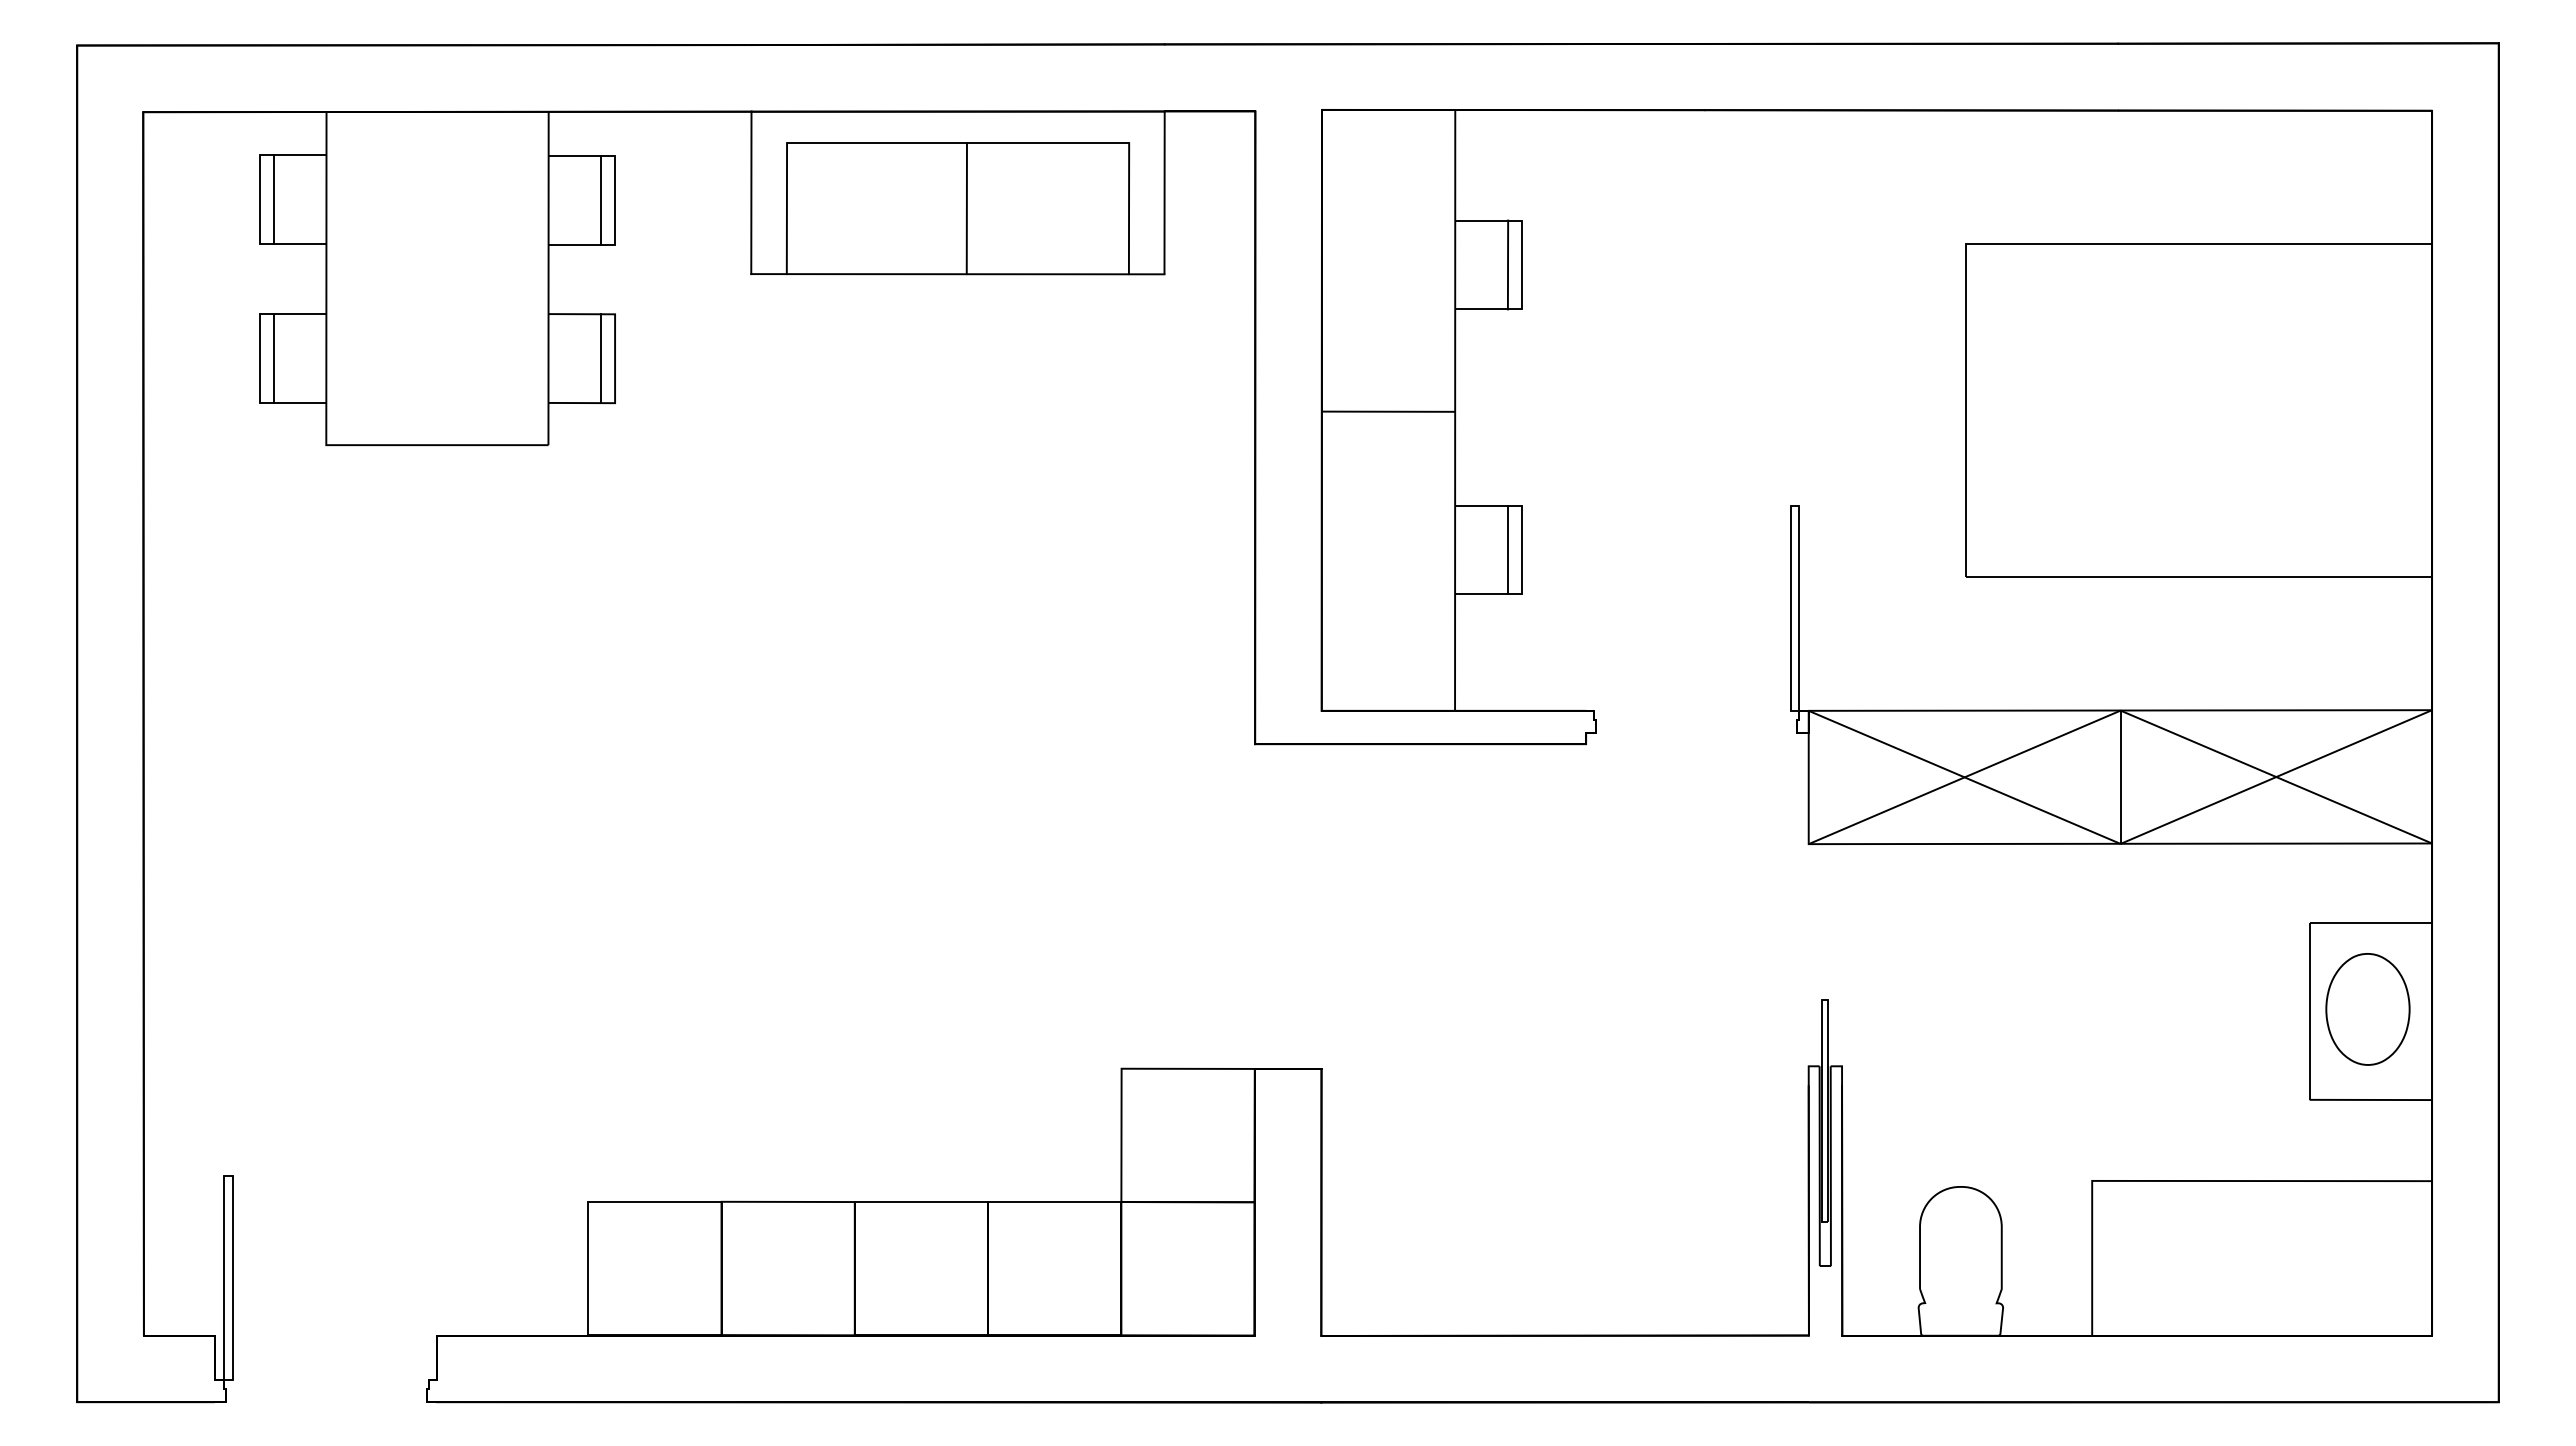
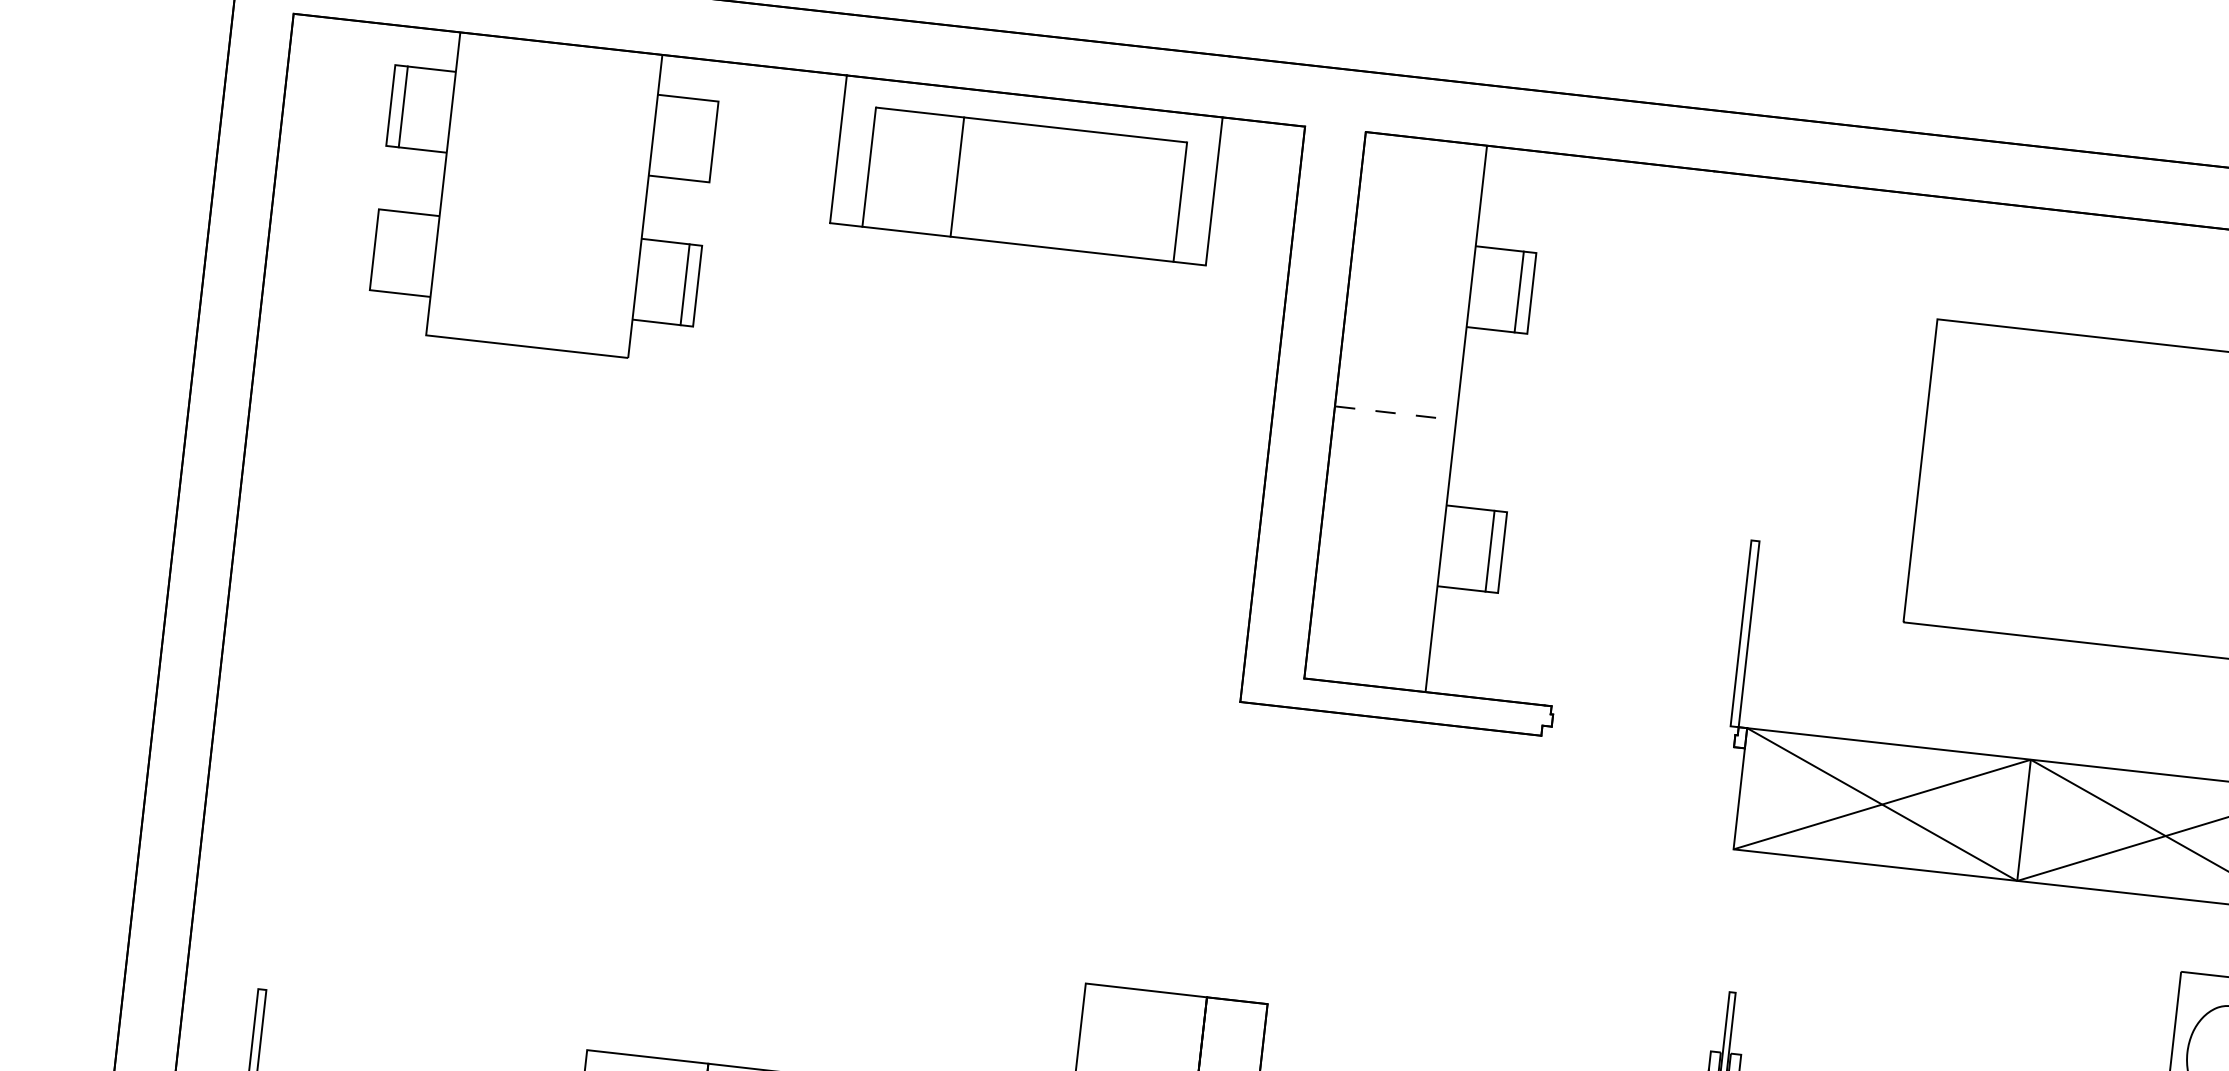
line: (601, 199) -> (701, 140), removed
line: (966, 208) -> (957, 176), moved
line: (273, 358) -> (386, 251), removed
line: (1388, 411) -> (1395, 413), solid -> dashed

